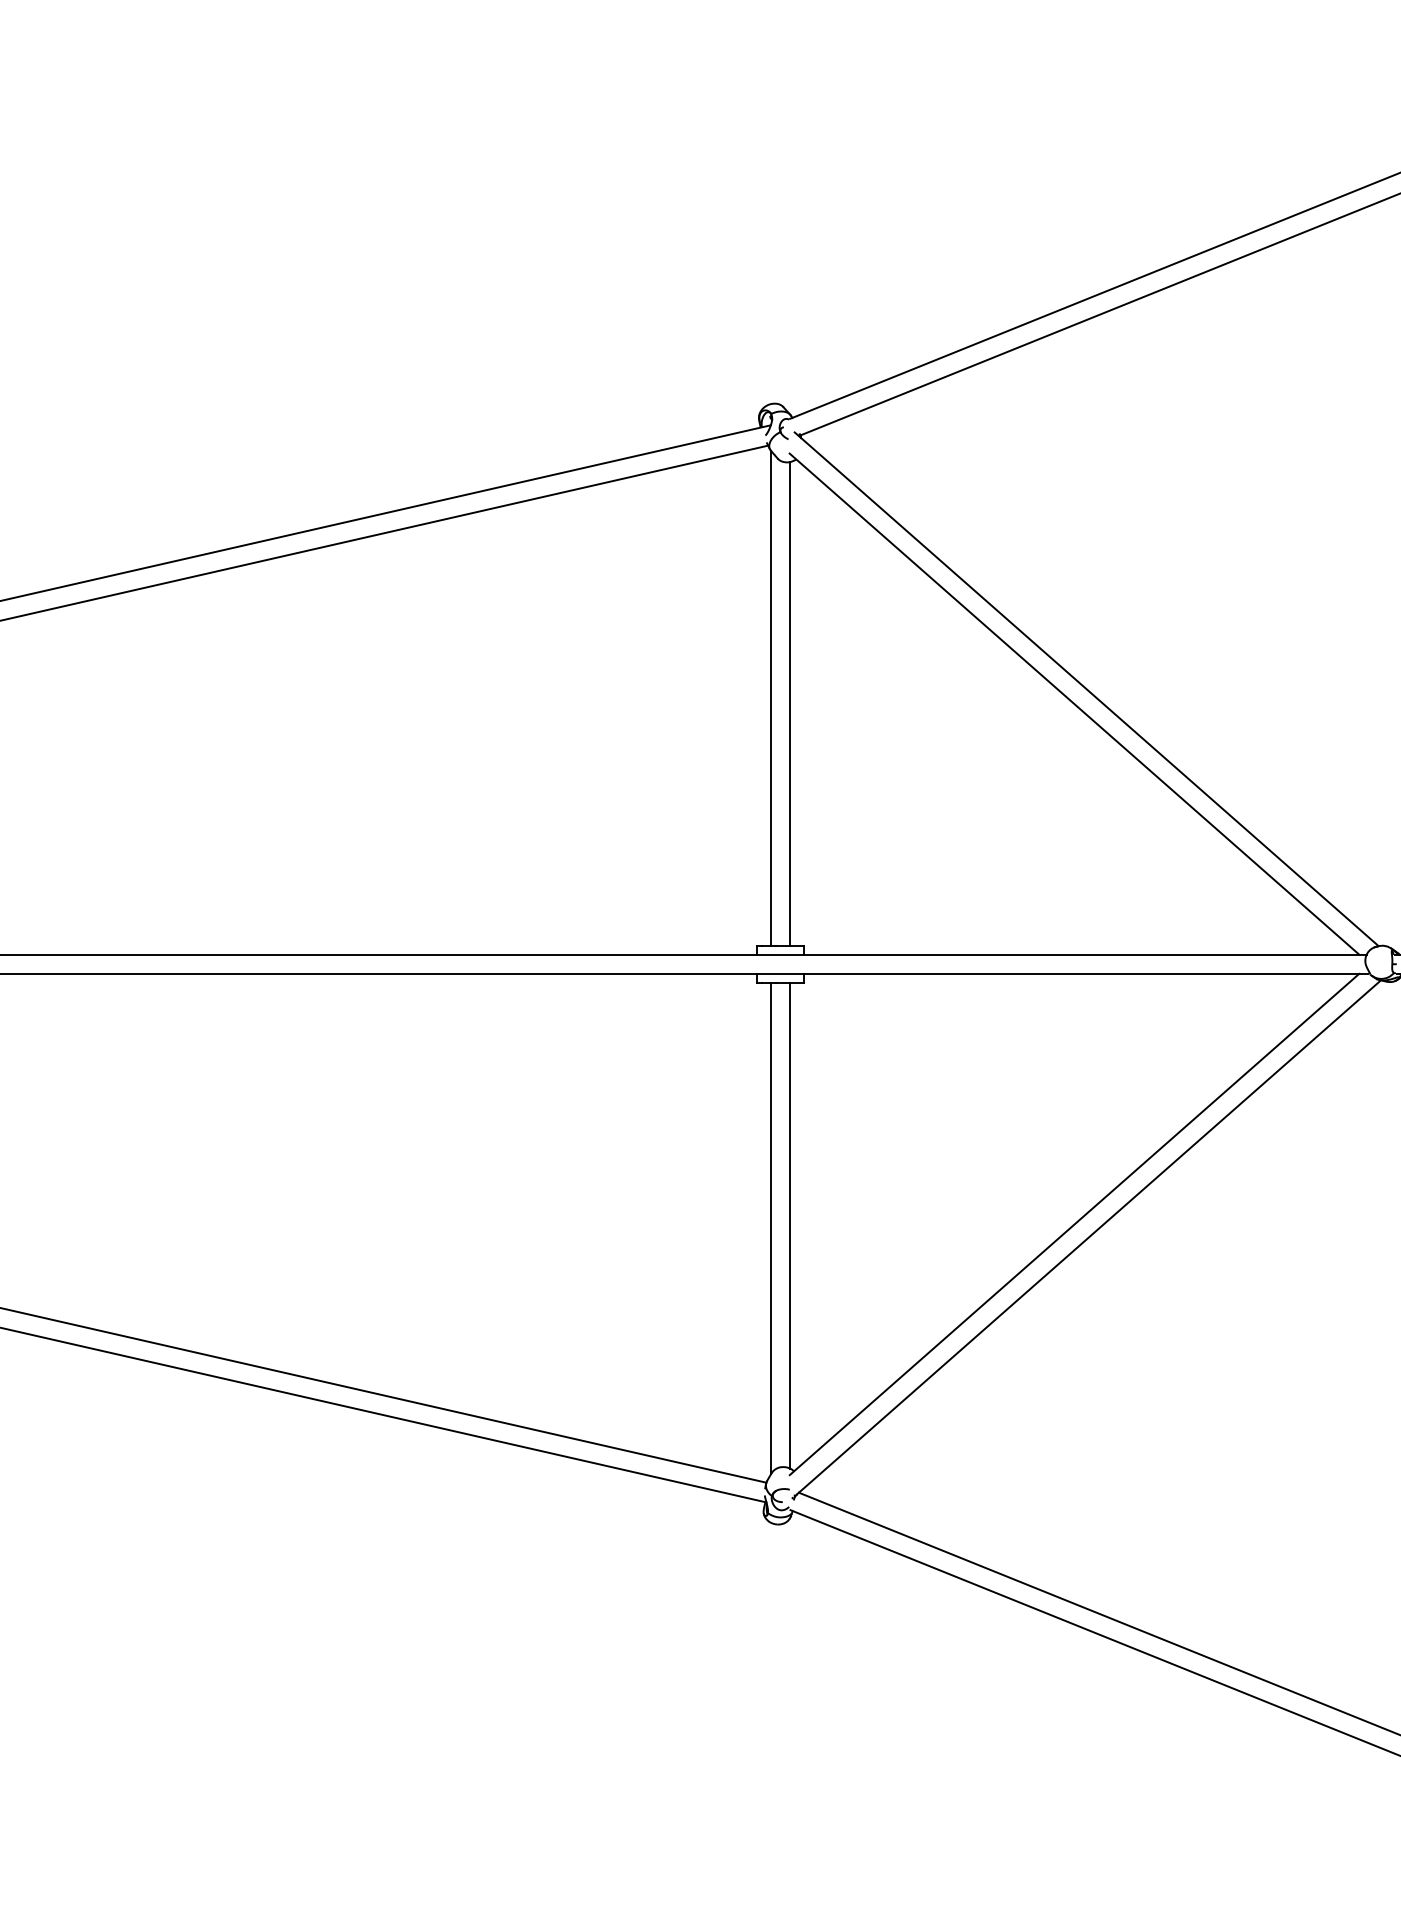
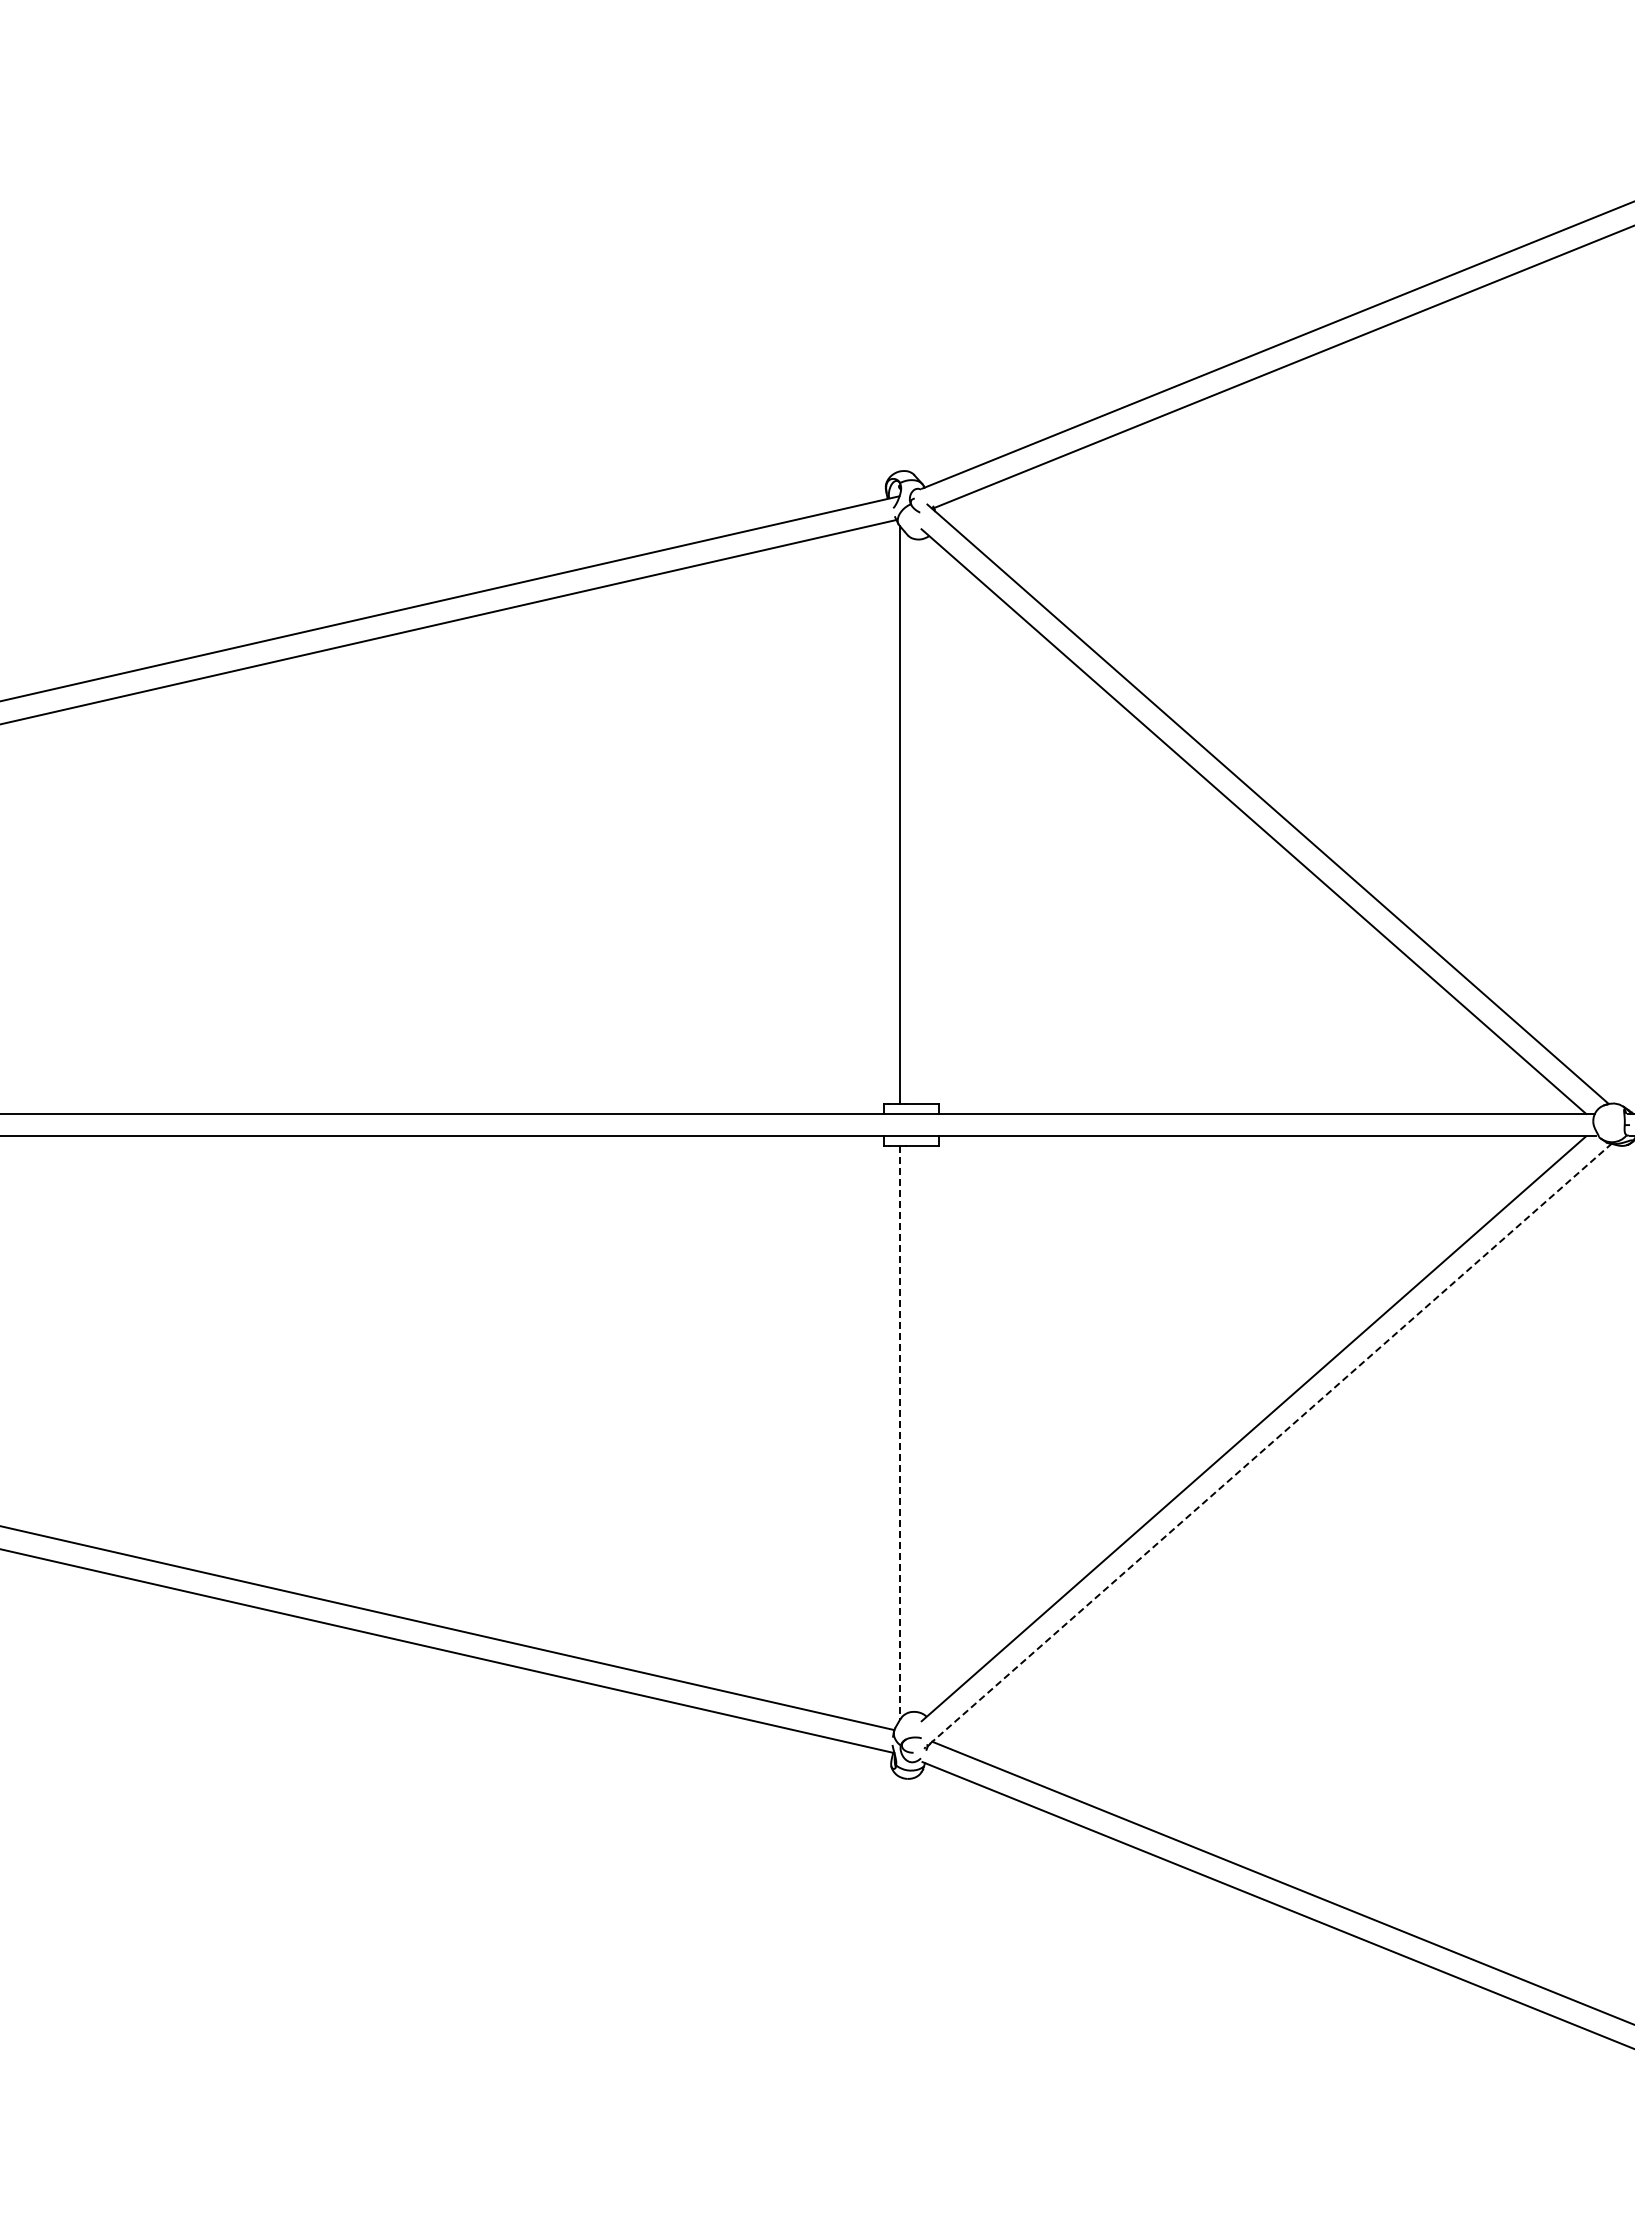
line: (790, 704) -> (922, 821), removed
line: (790, 1225) -> (922, 1429), removed
line: (770, 1228) -> (899, 1433), solid -> dashed
line: (1089, 1237) -> (1271, 1443), solid -> dashed

